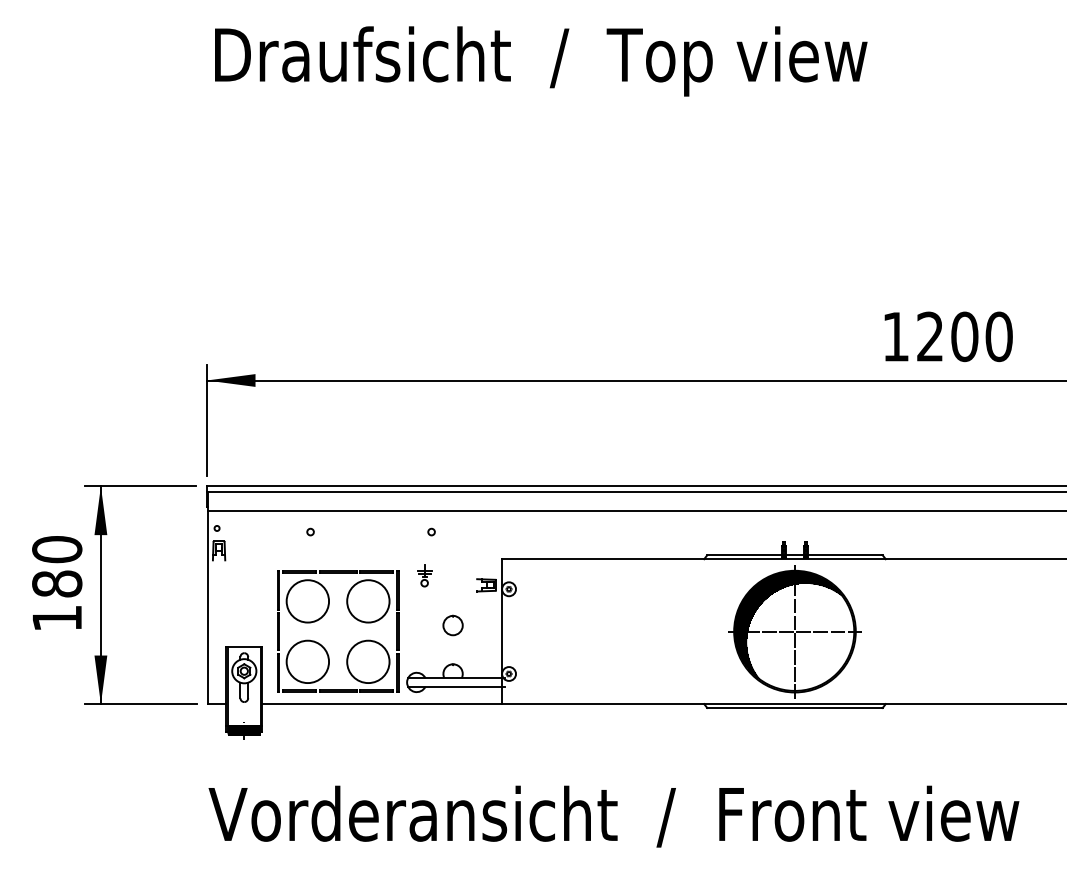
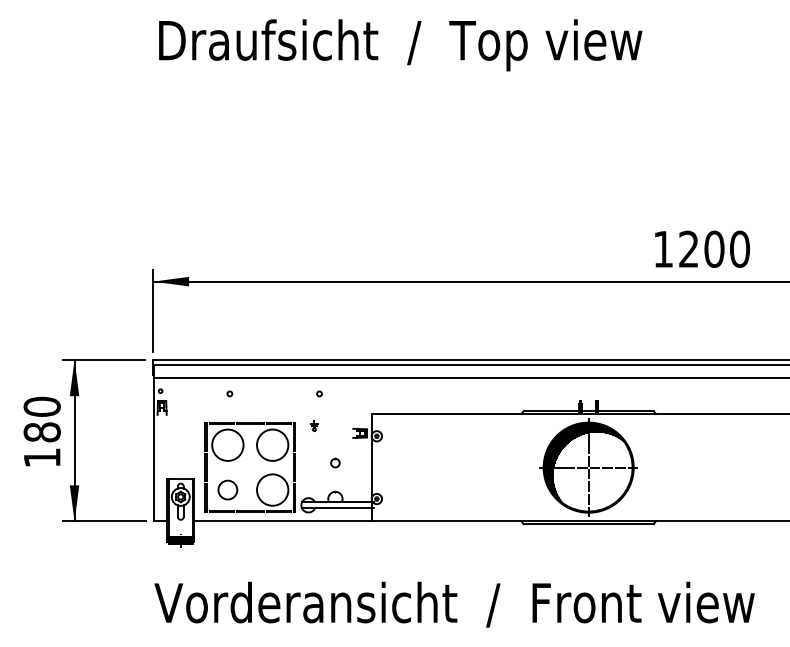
part: (424, 575) -> (314, 426), size x0.6
part: (452, 625) -> (335, 463), size x0.6
circle: (307, 661) -> (227, 489), size x0.6

